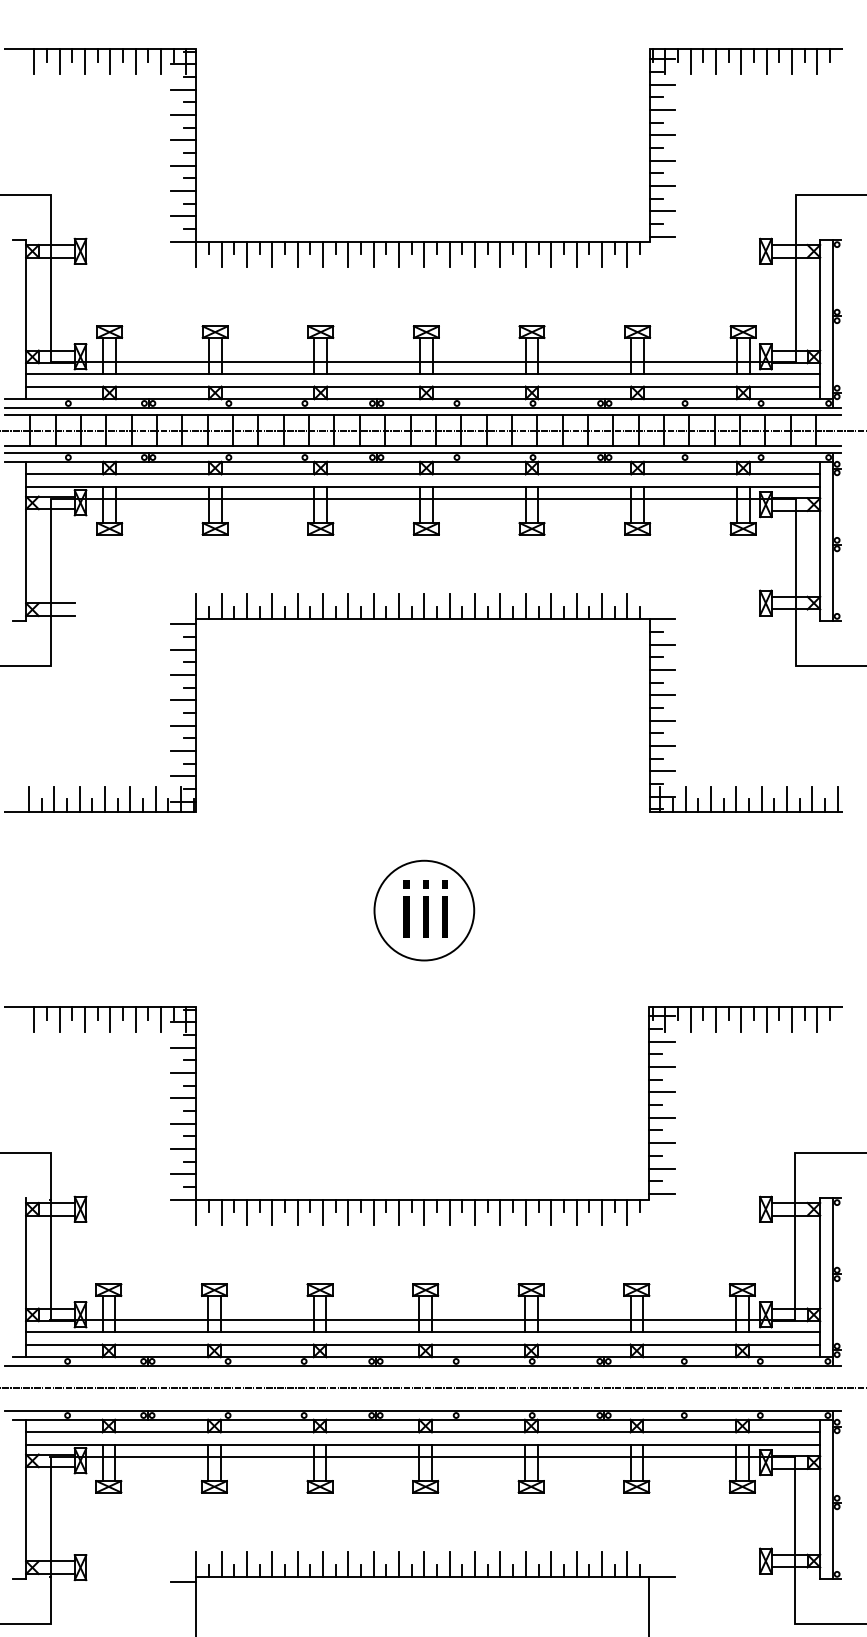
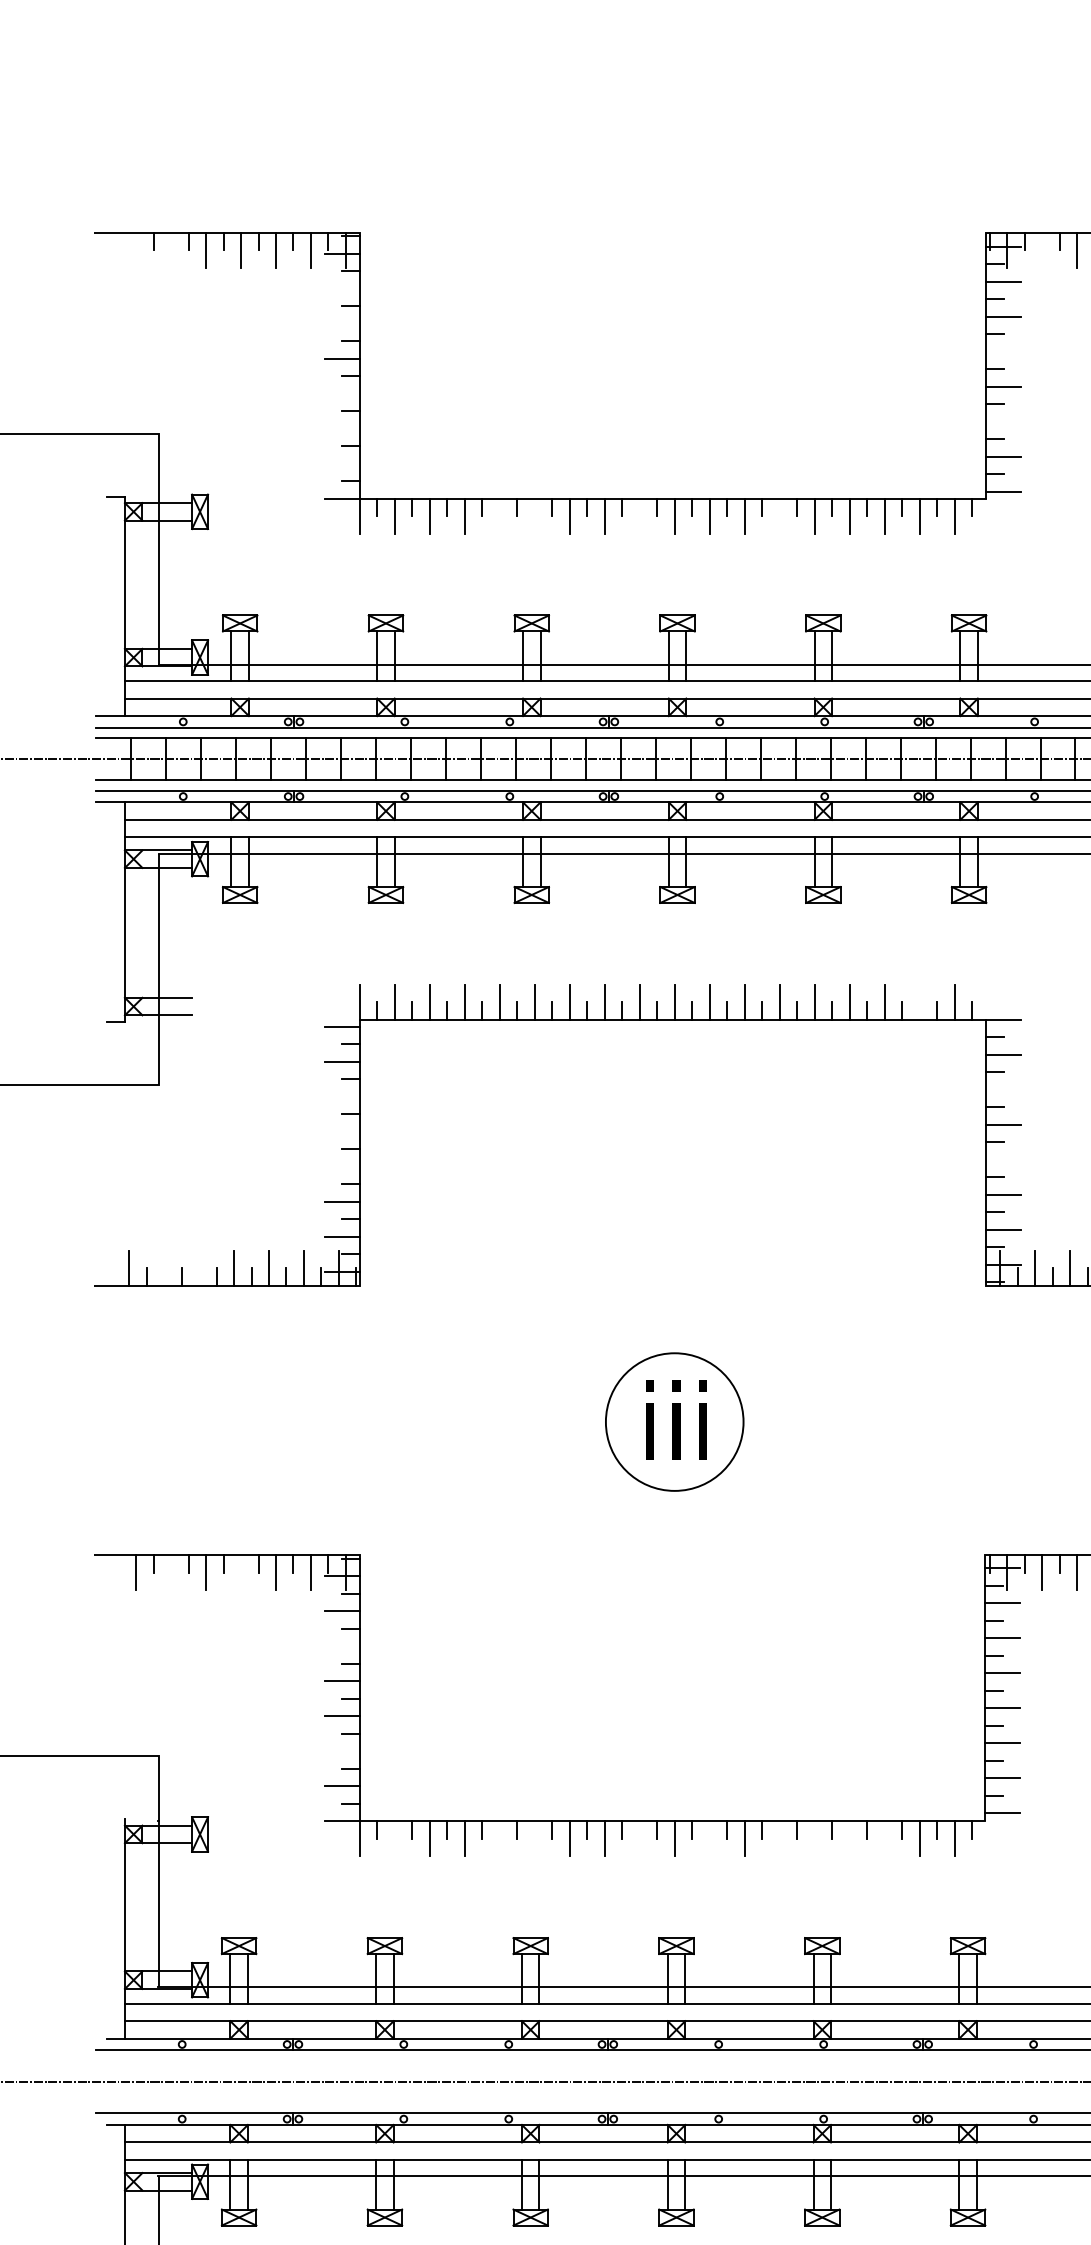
line: (34, 61) -> (136, 249), removed
line: (59, 61) -> (170, 249), removed
line: (690, 61) -> (1042, 249), removed
line: (183, 89) -> (342, 288), removed
line: (183, 115) -> (342, 324), removed
line: (662, 135) -> (1003, 351), removed
line: (183, 165) -> (342, 393), removed
line: (662, 185) -> (1003, 420), removed
line: (183, 191) -> (342, 429), removed
line: (183, 216) -> (342, 463), removed
line: (297, 254) -> (499, 516), removed
line: (323, 254) -> (535, 516), removed
line: (399, 254) -> (640, 516), removed
line: (500, 254) -> (779, 516), removed
line: (601, 606) -> (919, 1002), removed
line: (662, 670) -> (1003, 1090), removed
line: (183, 675) -> (342, 1097), removed
line: (183, 700) -> (342, 1131), removed
line: (662, 720) -> (1003, 1159), removed
line: (183, 725) -> (342, 1166), removed
line: (54, 798) -> (164, 1267), removed
line: (79, 798) -> (198, 1267), removed
line: (59, 1019) -> (170, 1572), removed
line: (110, 1019) -> (241, 1572), removed
line: (183, 1072) -> (342, 1645), removed
line: (183, 1149) -> (342, 1751), removed
line: (221, 1212) -> (394, 1838), removed
line: (297, 1212) -> (499, 1838), removed
line: (323, 1212) -> (535, 1838), removed
line: (399, 1212) -> (640, 1838), removed
line: (449, 1212) -> (709, 1838), removed
line: (500, 1212) -> (779, 1838), removed
line: (525, 1212) -> (814, 1838), removed
line: (551, 1212) -> (850, 1838), removed
line: (576, 1212) -> (884, 1838), removed

